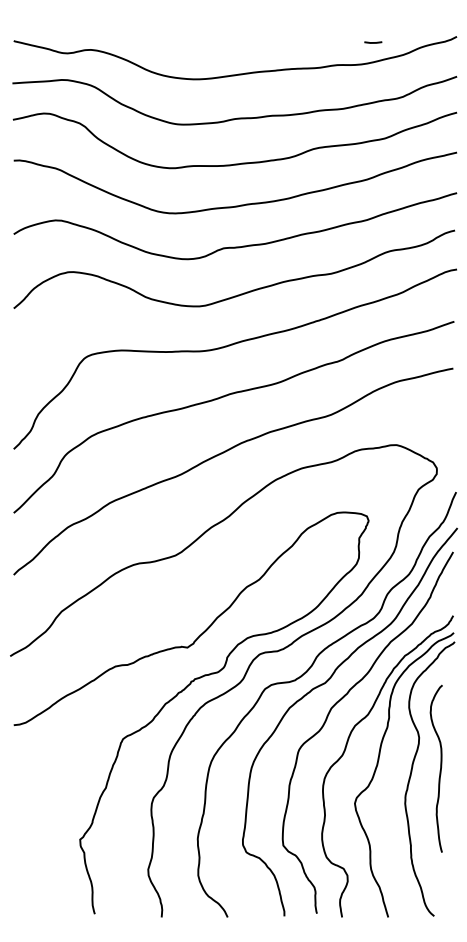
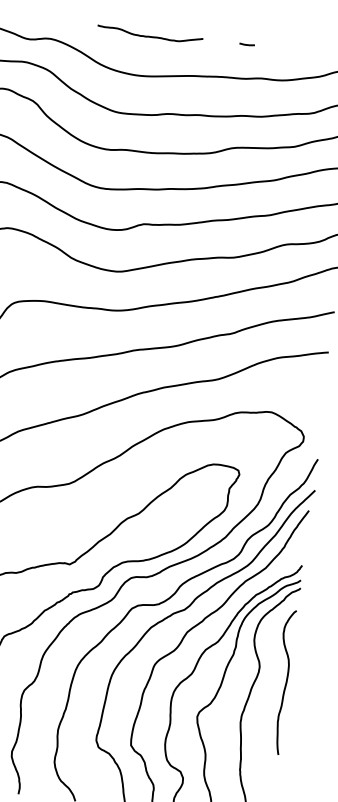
curve: (203, 32) -> (149, 35), added
line: (373, 42) -> (247, 44), moved
curve: (439, 770) -> (285, 683), moved

